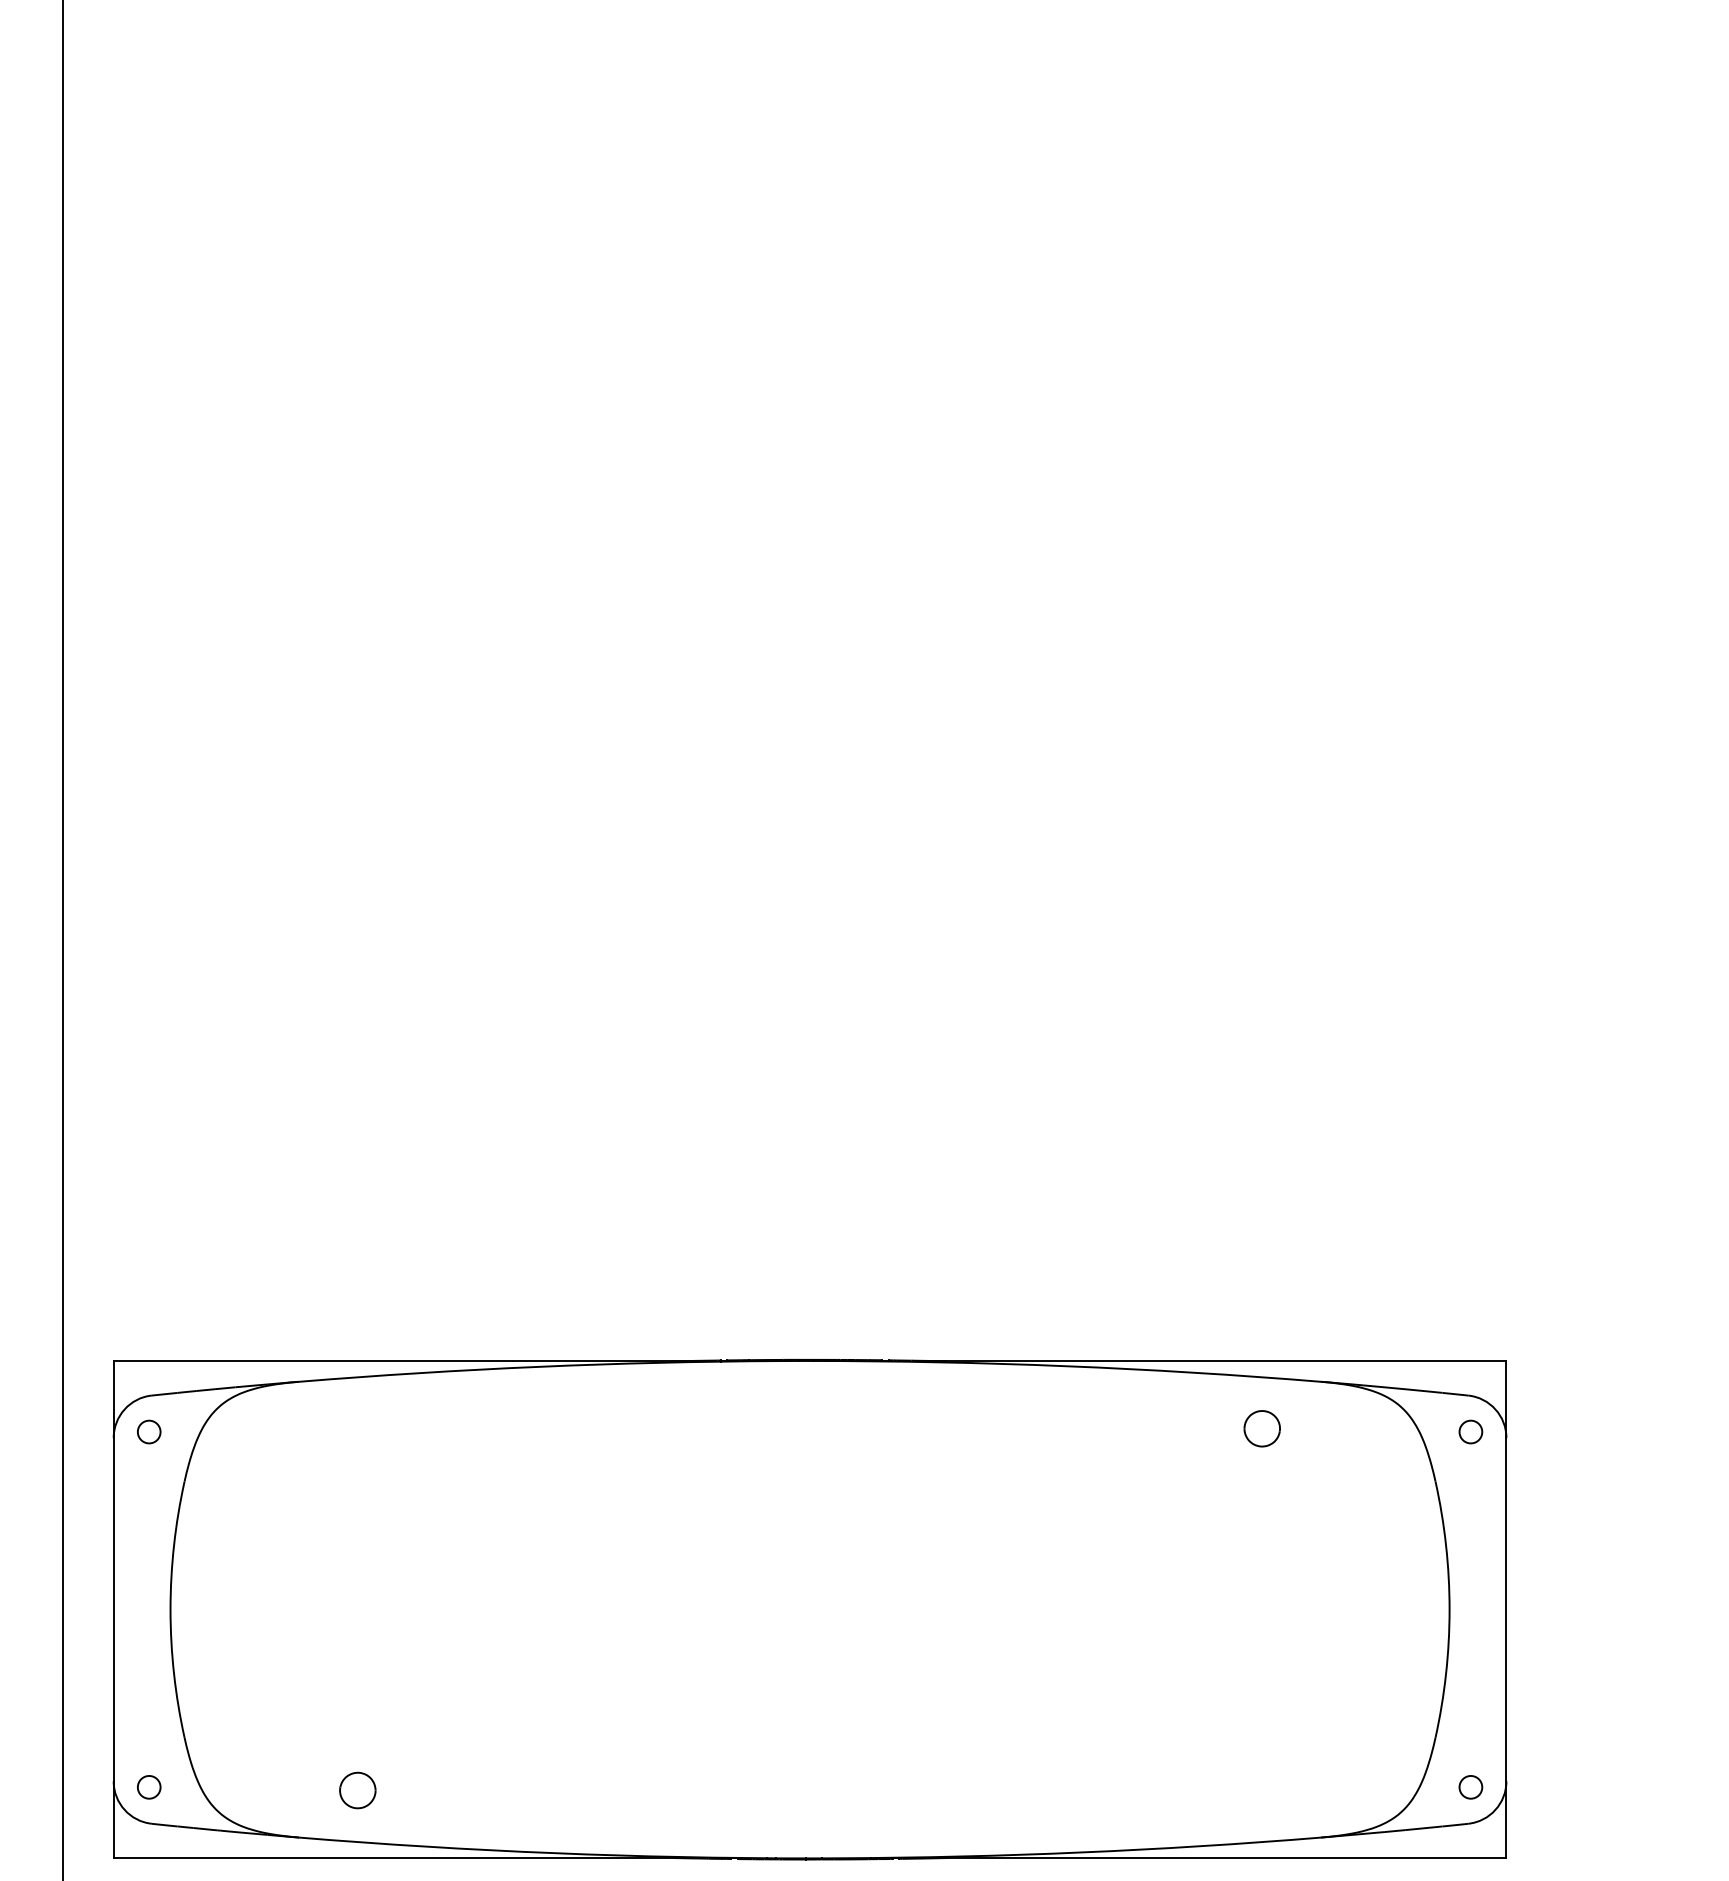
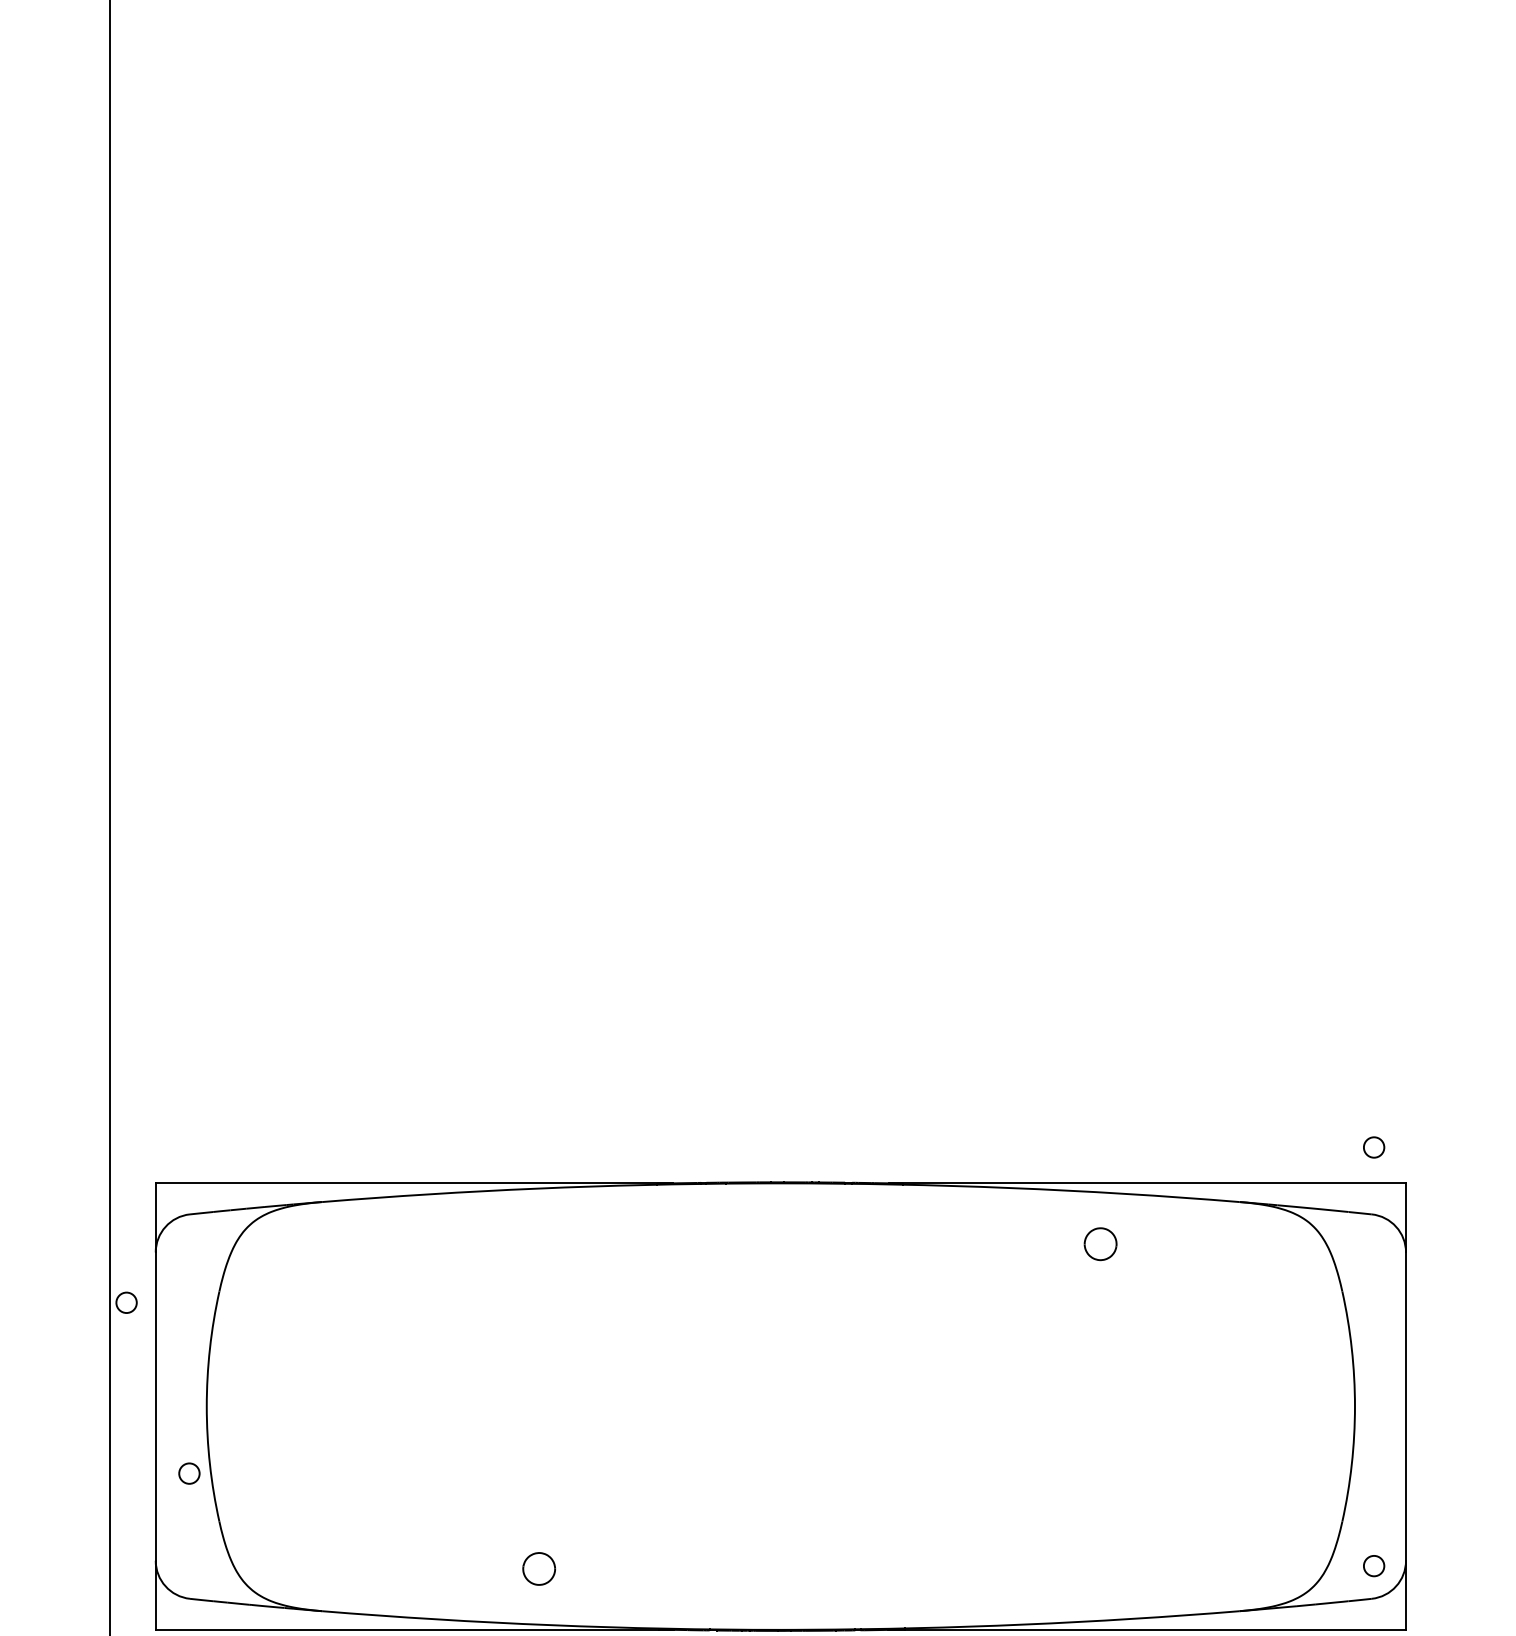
part: (1261, 1428) -> (1099, 1243), moved
circle: (149, 1431) -> (126, 1302), moved
circle: (1470, 1431) -> (1373, 1147), moved
circle: (149, 1787) -> (189, 1473), moved
part: (357, 1790) -> (538, 1568), moved

